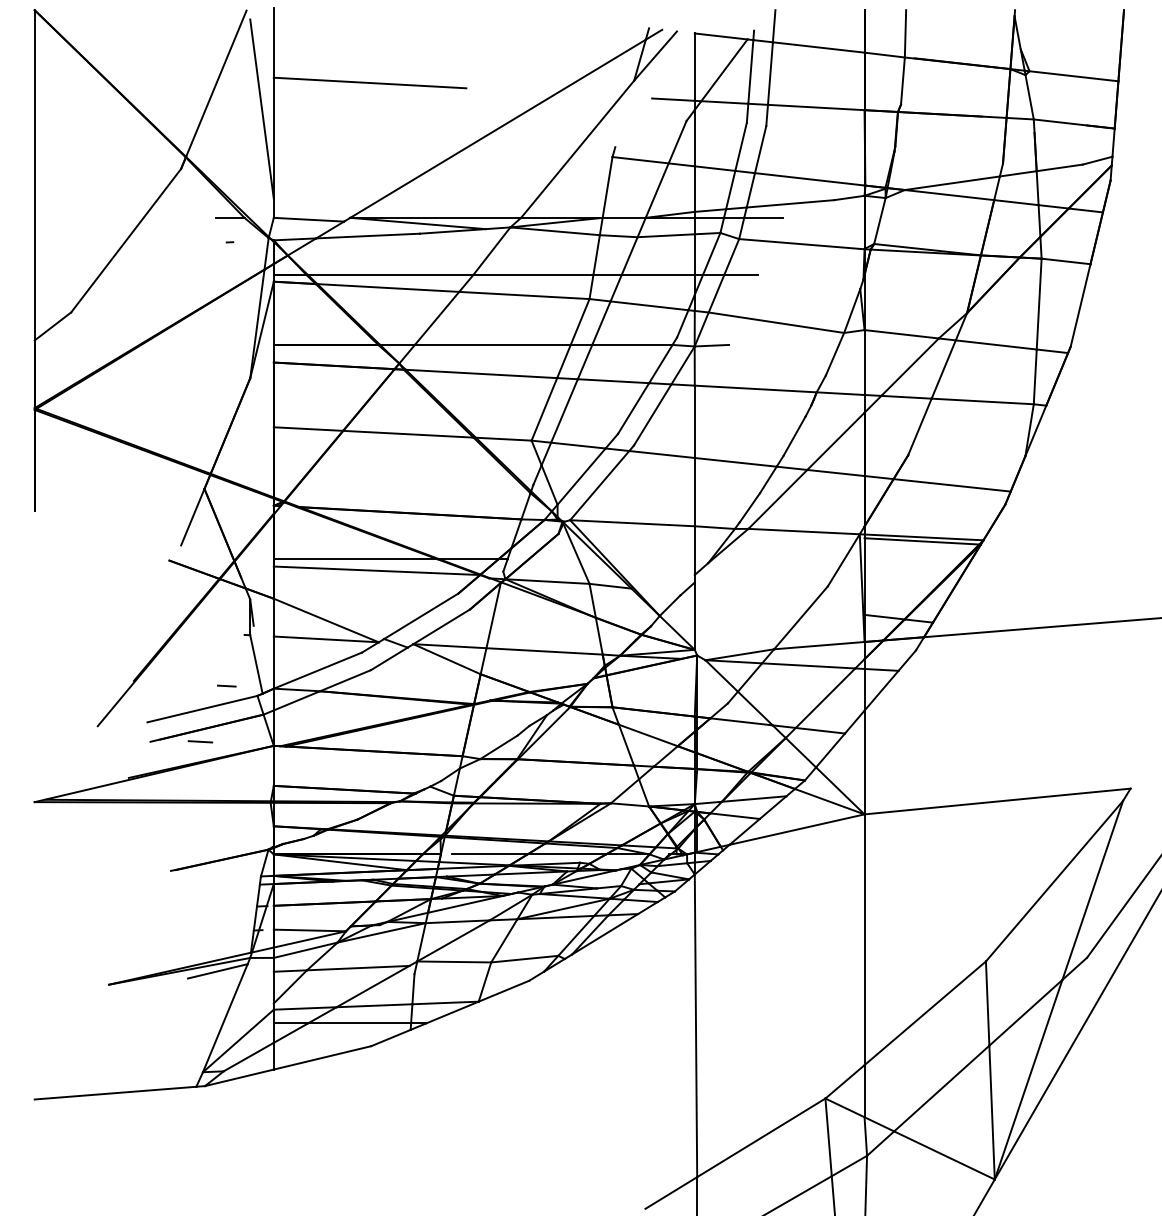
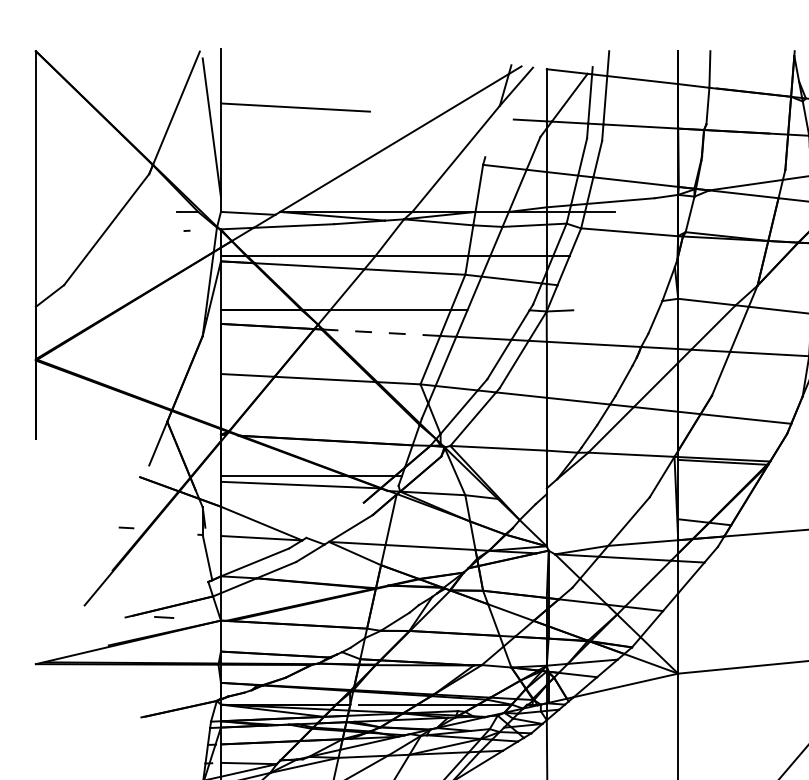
line: (741, 274) -> (582, 255), removed
line: (776, 322) -> (610, 292), removed
line: (632, 344) -> (498, 309), removed
line: (480, 373) -> (380, 332), solid -> dashed
line: (421, 616) -> (335, 520), removed
line: (226, 685) -> (126, 527), moved
line: (202, 708) -> (165, 591), removed

